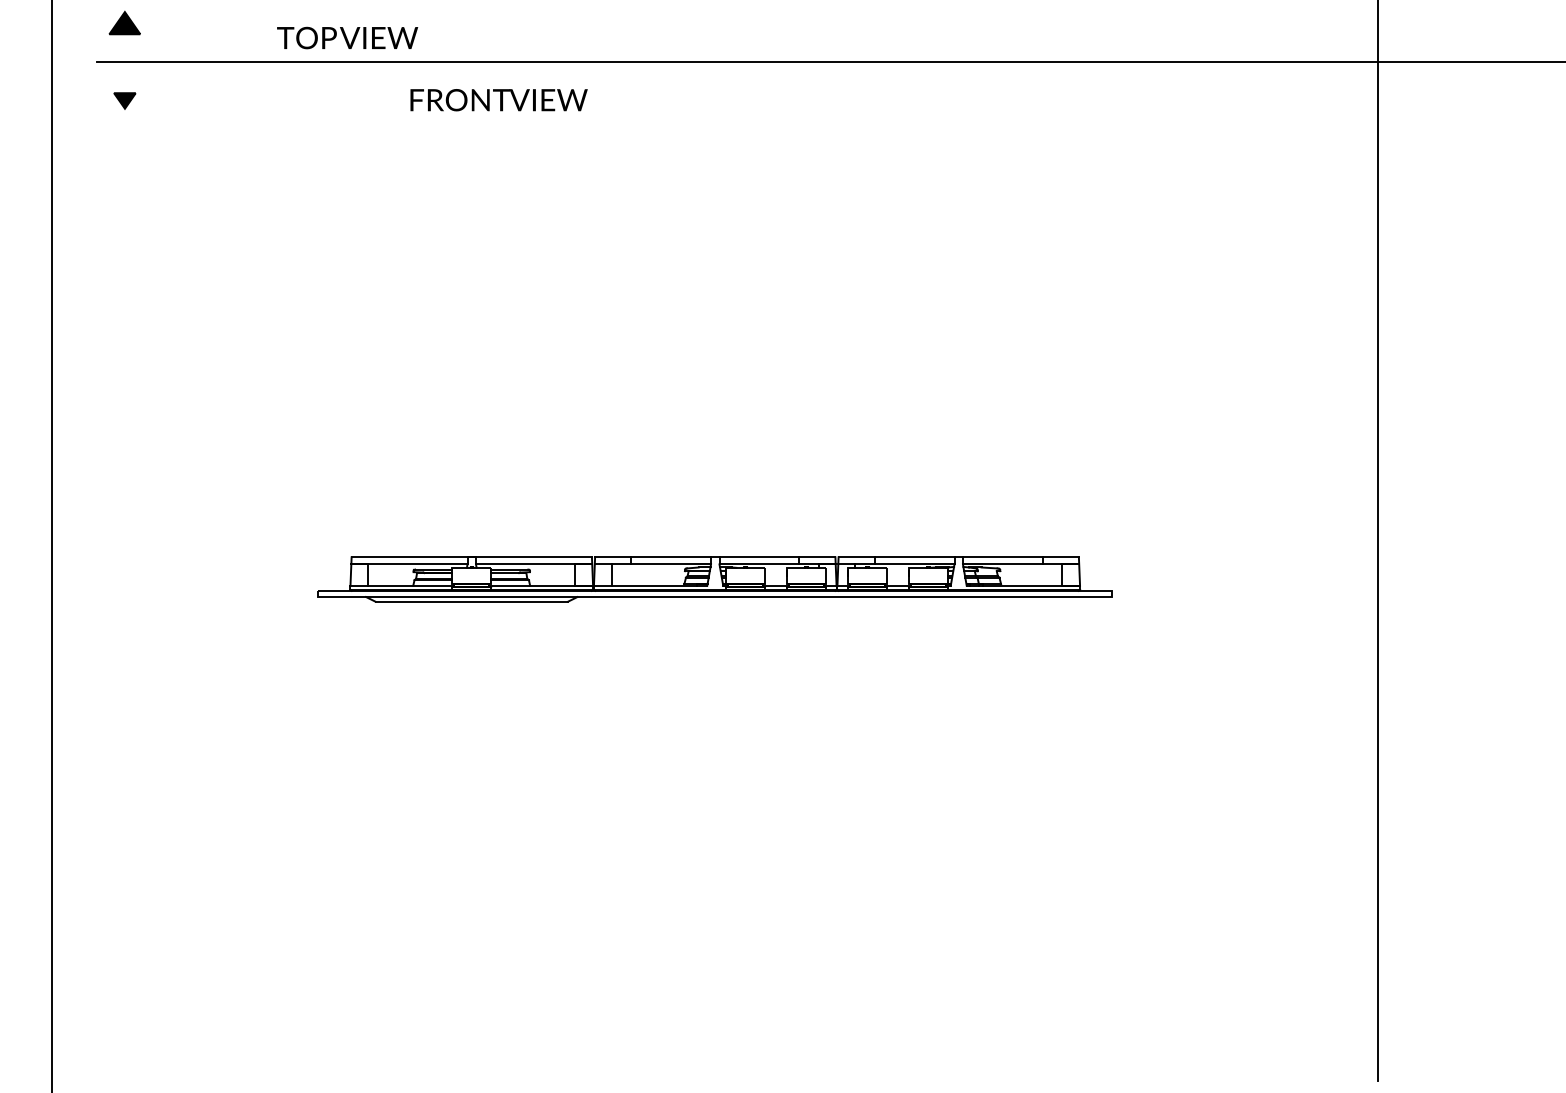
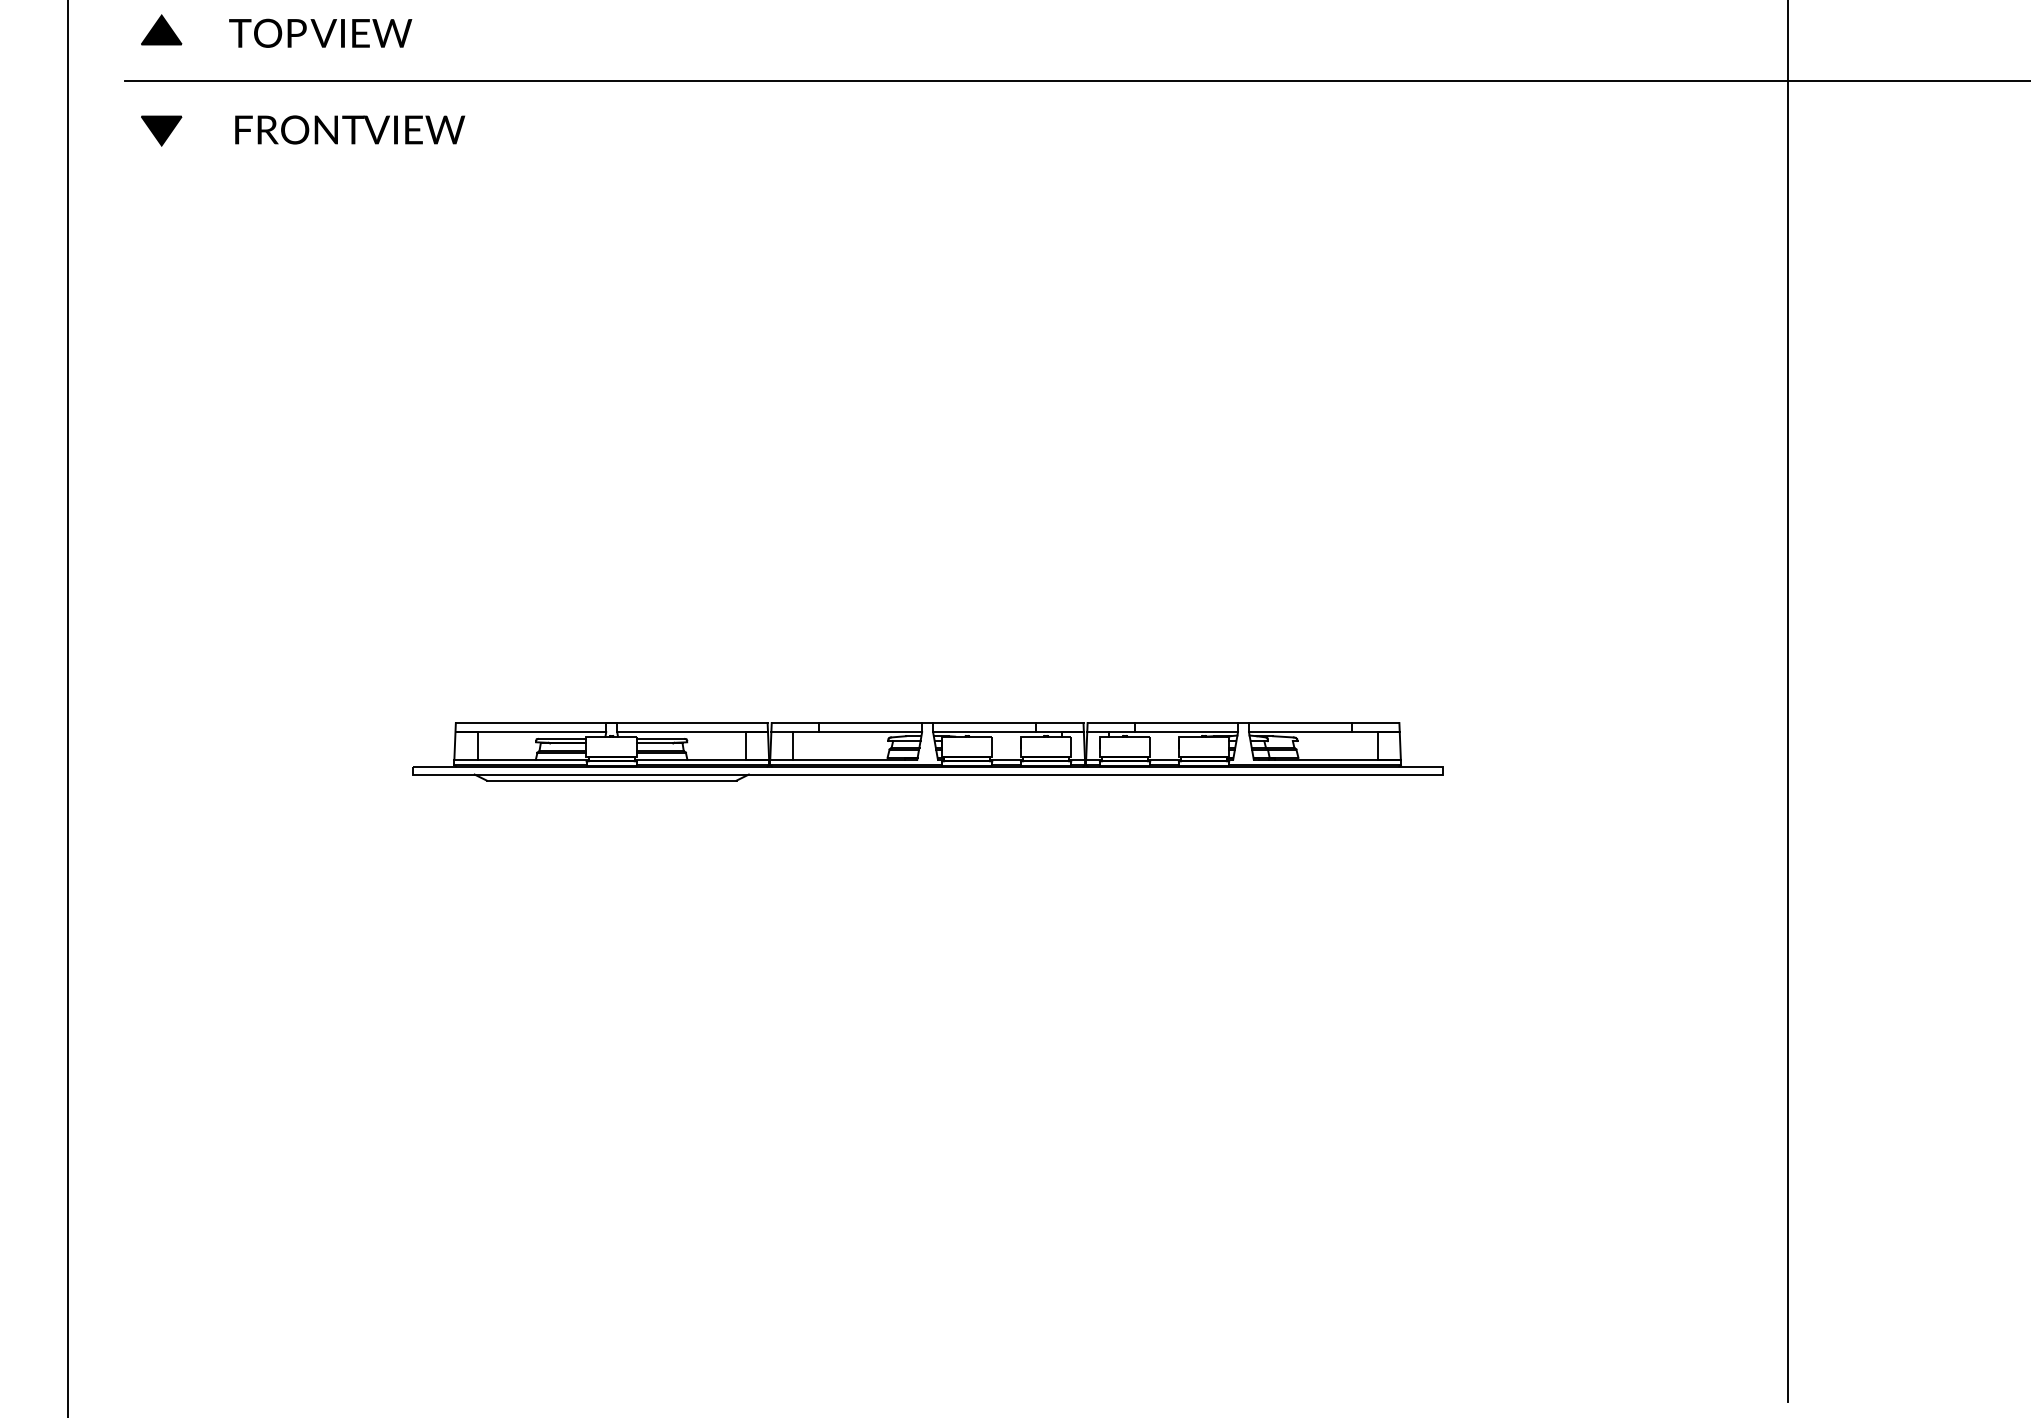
text: (347, 37) -> (320, 32), moved
text: (499, 99) -> (350, 129), moved
part: (124, 100) -> (161, 130), size x1.43

